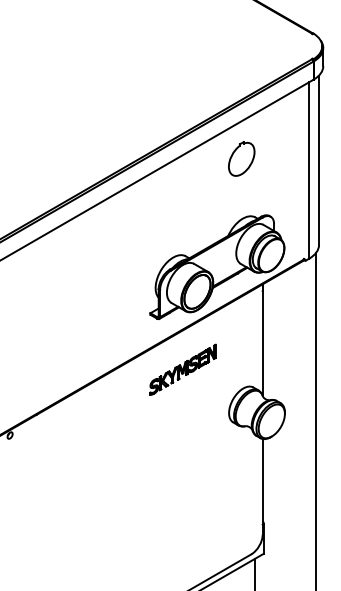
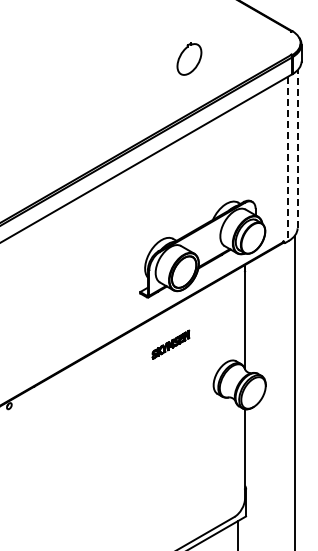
part: (241, 158) -> (189, 58), moved
line: (318, 159) -> (297, 148), solid -> dashed
line: (309, 171) -> (288, 159), solid -> dashed
part: (182, 369) -> (170, 344), size x0.6

